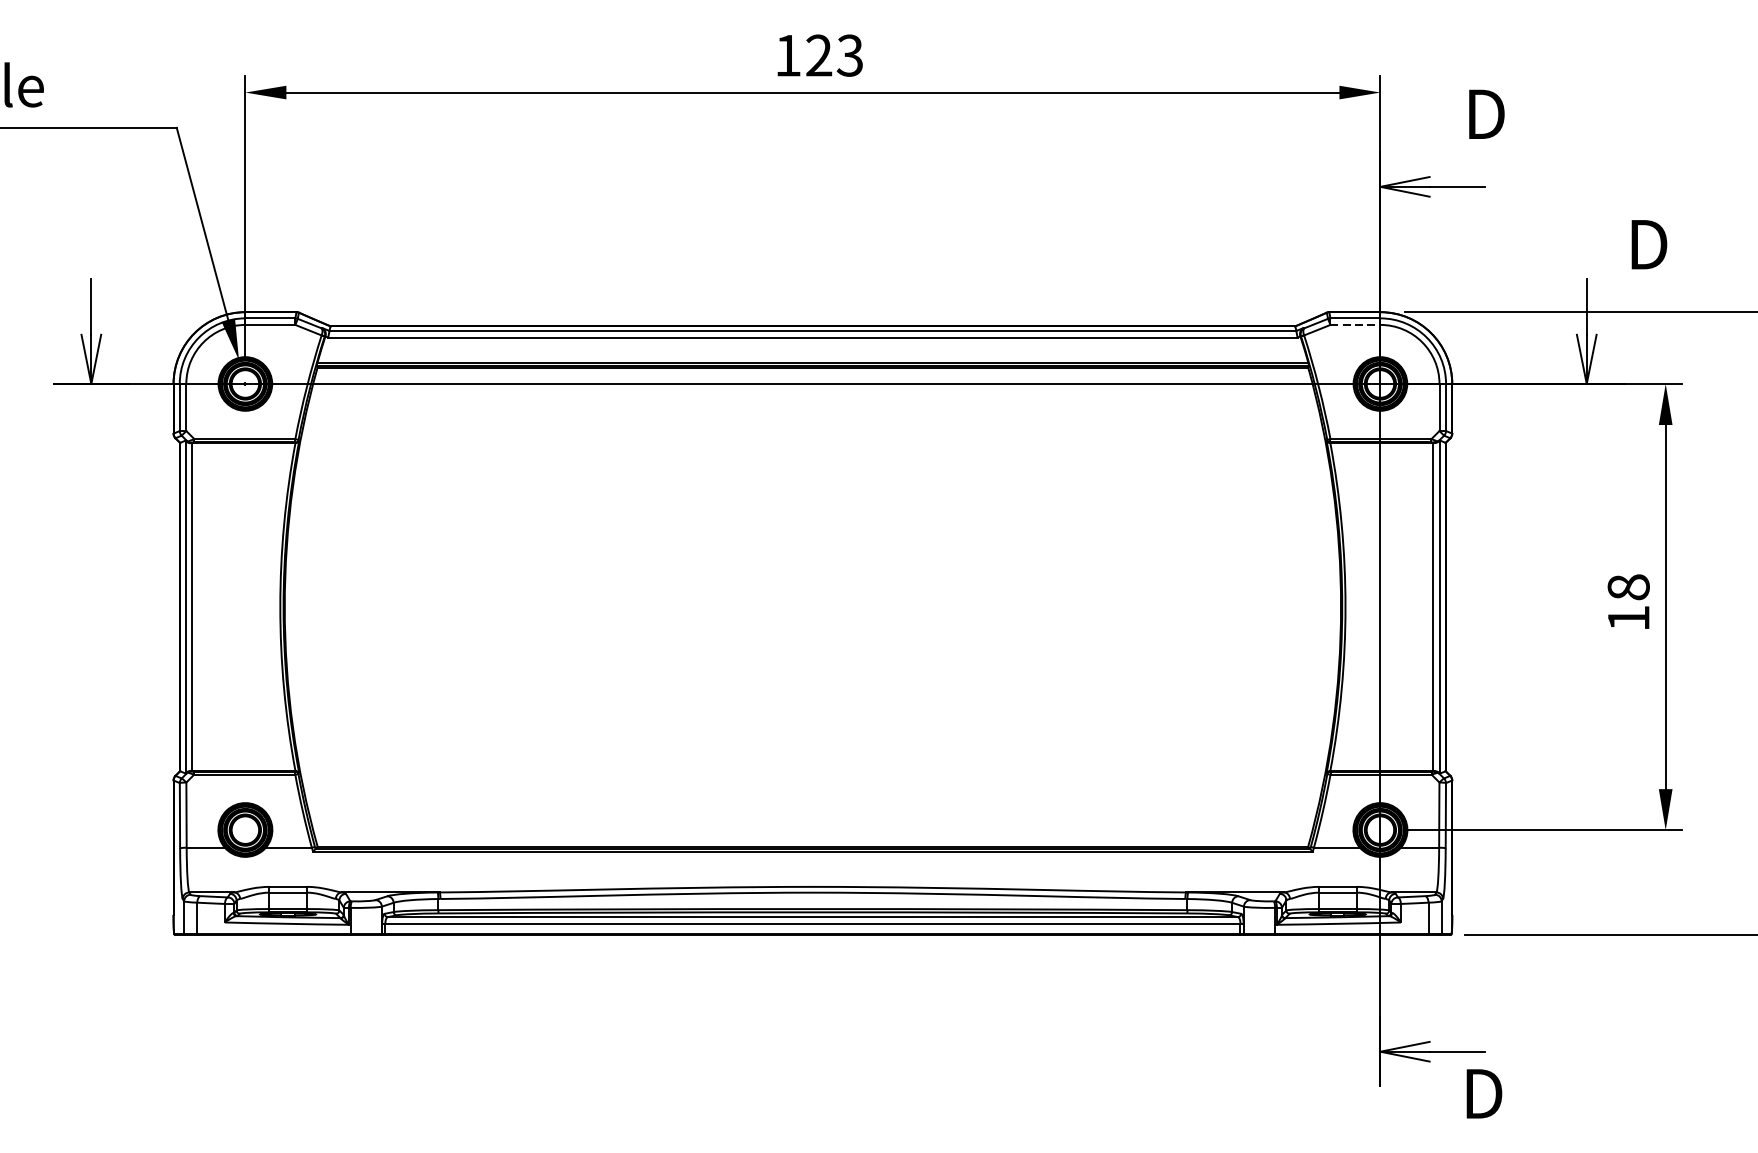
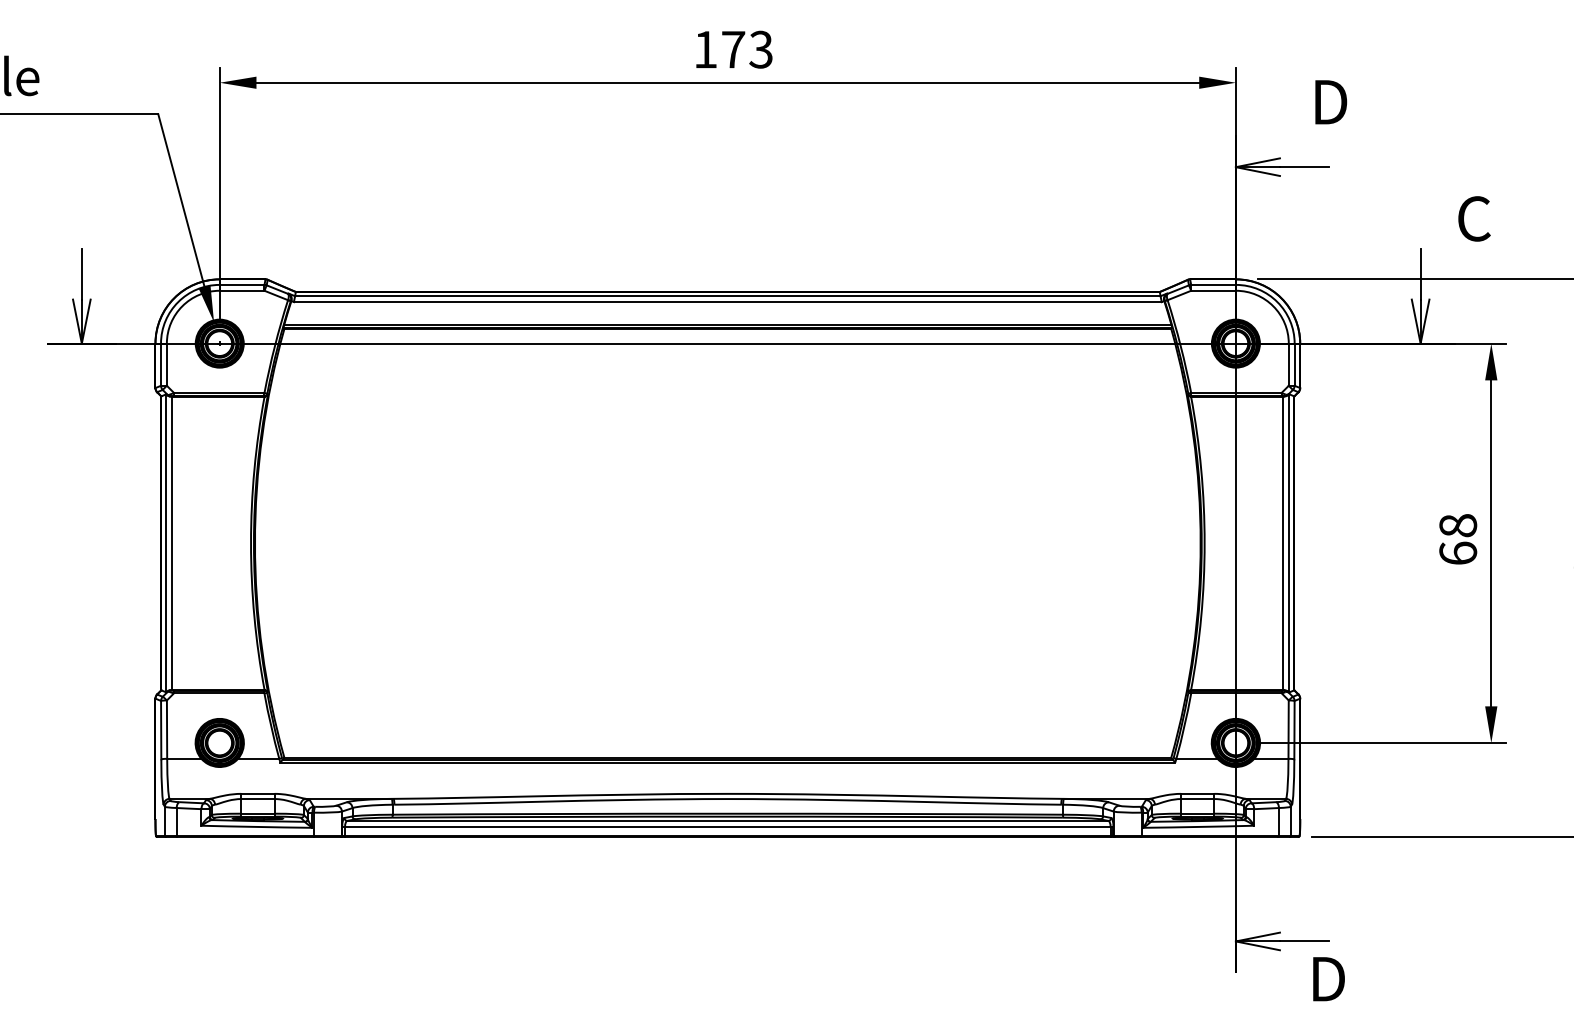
text: (819, 55) -> (733, 49), 123 -> 173
text: (1648, 244) -> (1475, 218), D -> C
line: (1356, 324) -> (1214, 290), dashed -> solid
text: (1629, 617) -> (1458, 552), 18 -> 68

